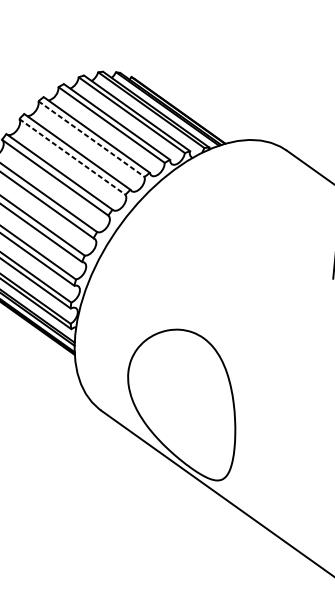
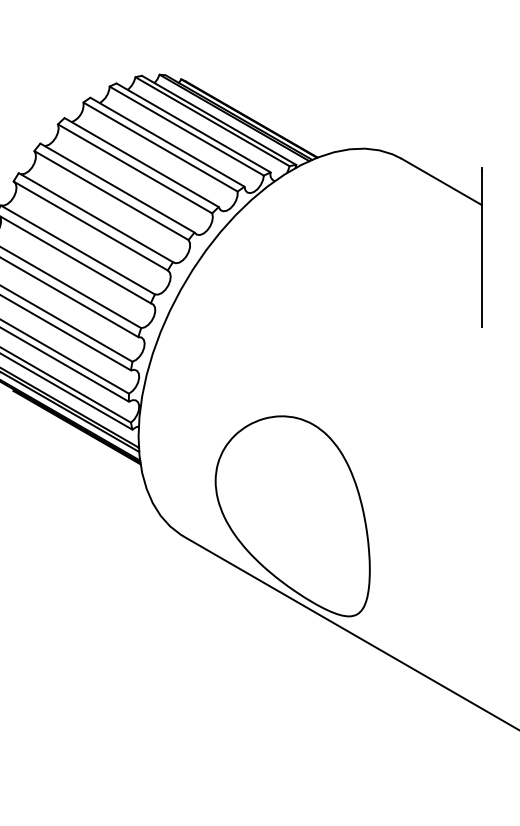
line: (91, 139) -> (135, 169), dashed -> solid
line: (72, 156) -> (111, 195), dashed -> solid

